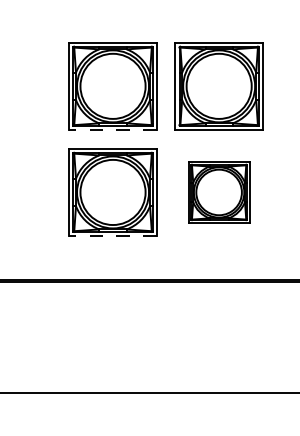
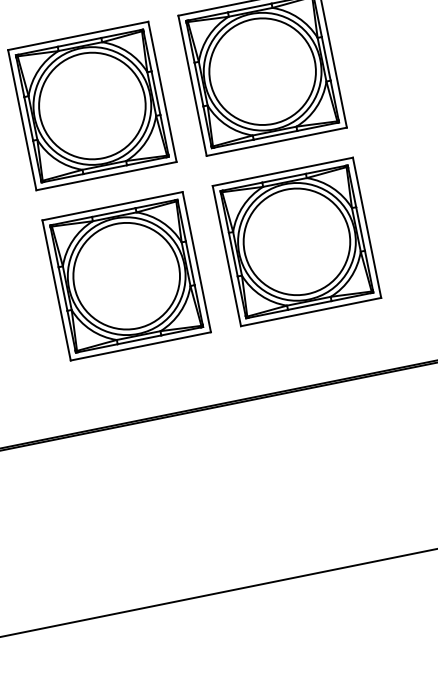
line: (113, 130) -> (107, 176), dashed -> solid
part: (218, 192) -> (295, 242), size x1.43
line: (113, 236) -> (141, 346), dashed -> solid

